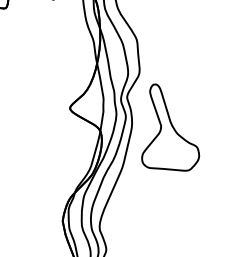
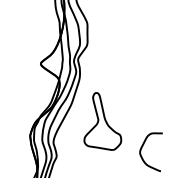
part: (167, 127) -> (102, 121), moved

